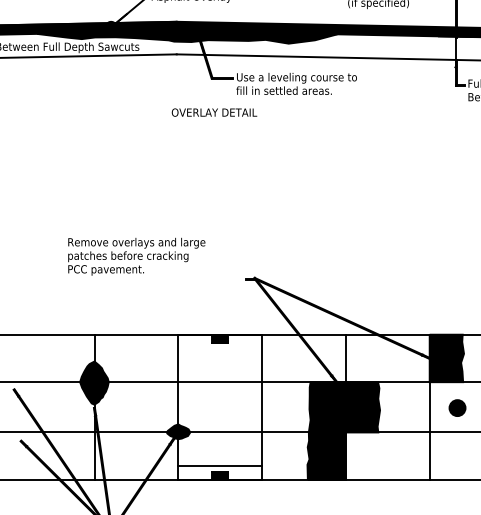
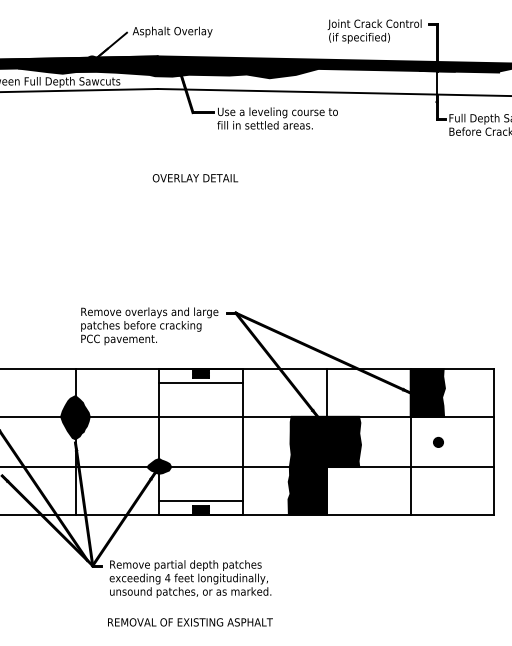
text: (214, 112) -> (195, 178), moved
text: (136, 256) -> (149, 326), moved
line: (220, 348) -> (201, 383), added
part: (457, 406) -> (438, 441), size x0.62

